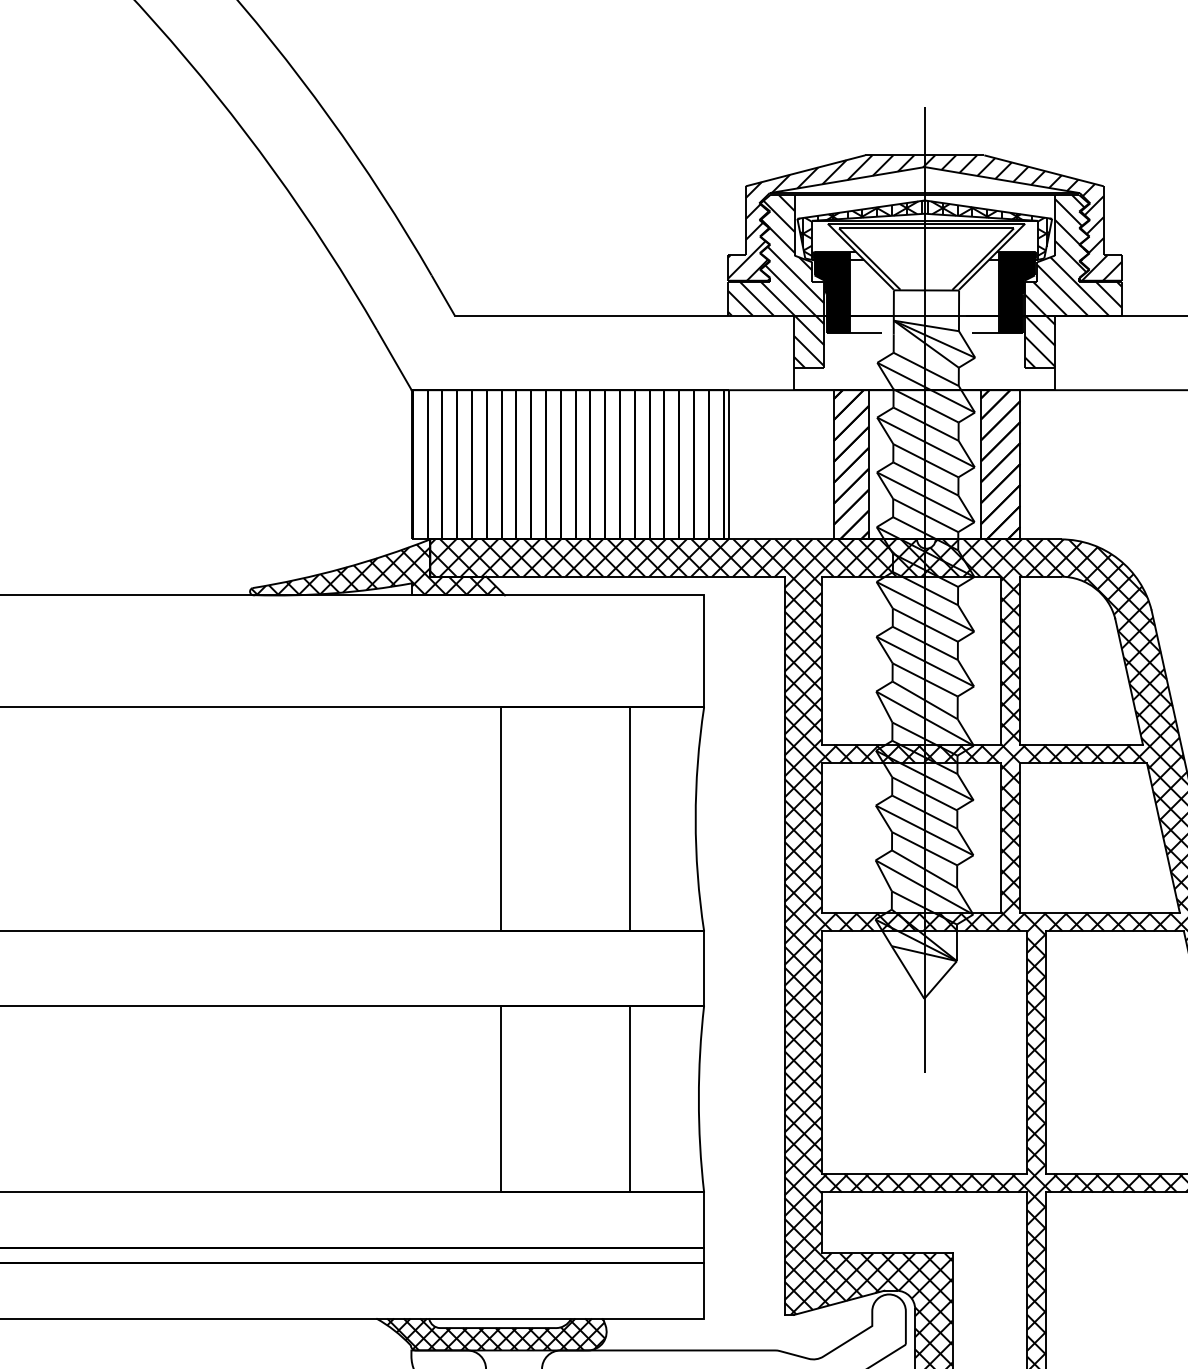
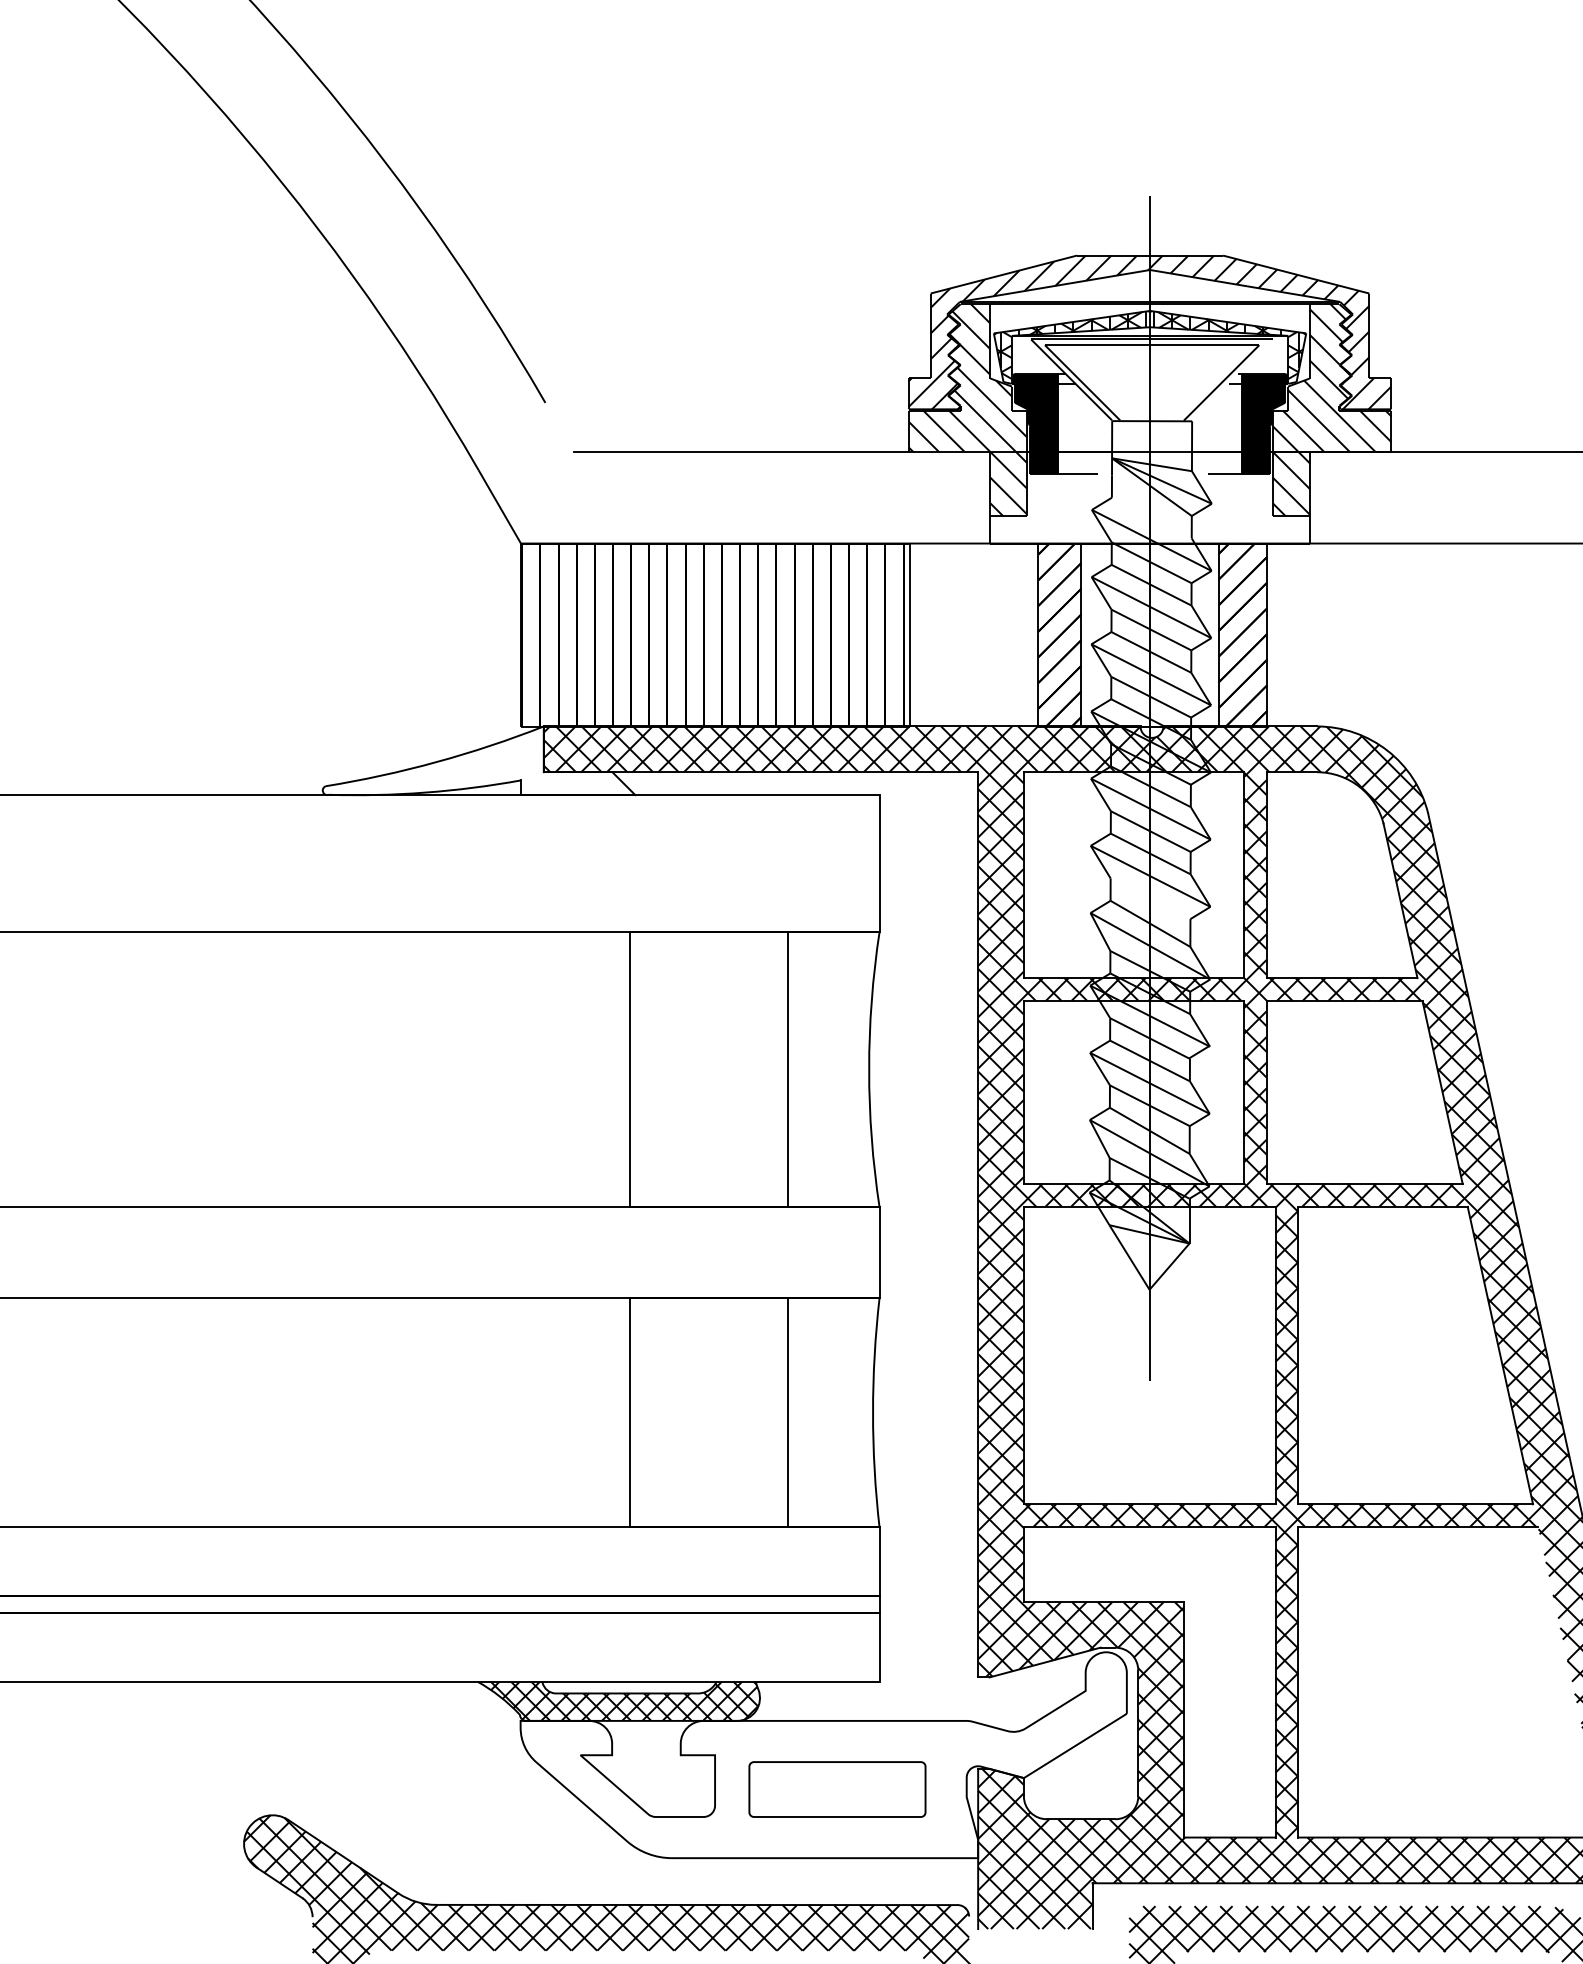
line: (992, 256) -> (1232, 379), removed
line: (443, 295) -> (559, 427), removed
line: (925, 368) -> (1151, 517), removed
hatch: (373, 569) -> (474, 763), removed
line: (925, 679) -> (1150, 898), removed

